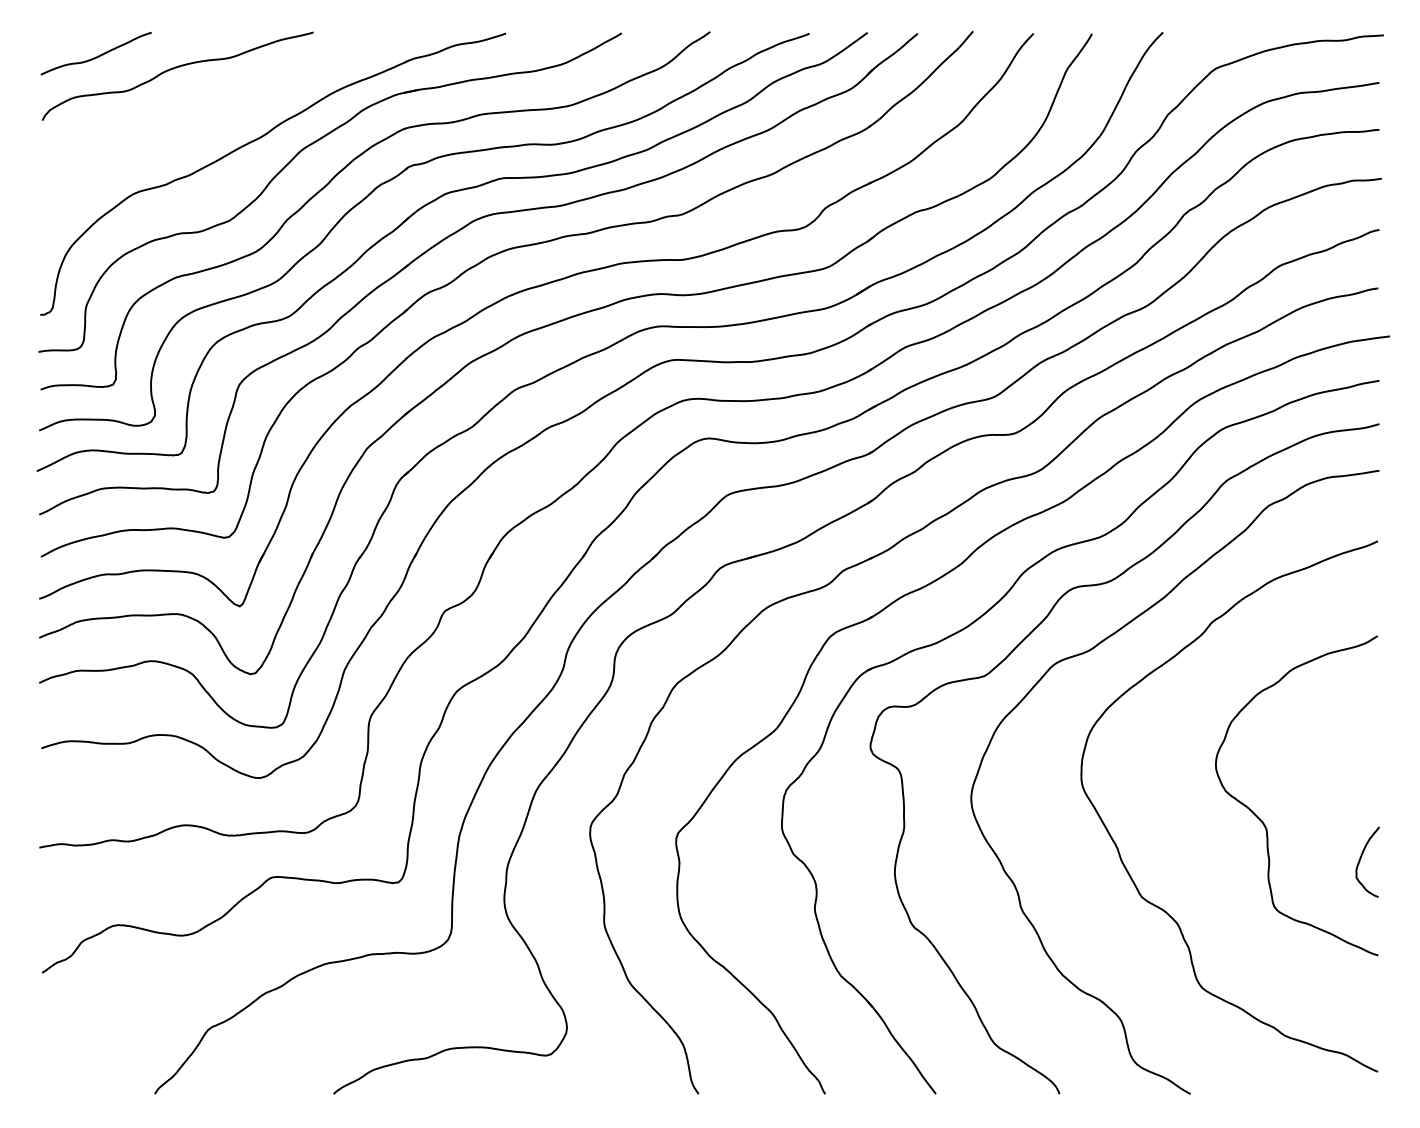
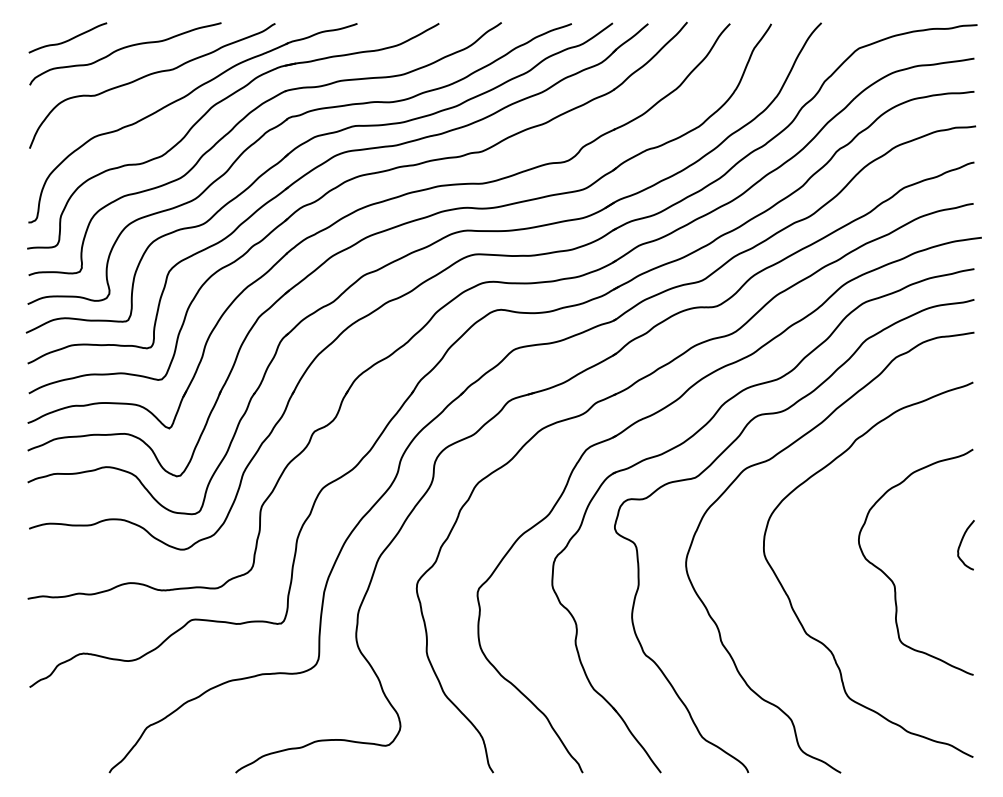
curve: (213, 106) -> (150, 75), added
curve: (1361, 861) -> (961, 544), moved

